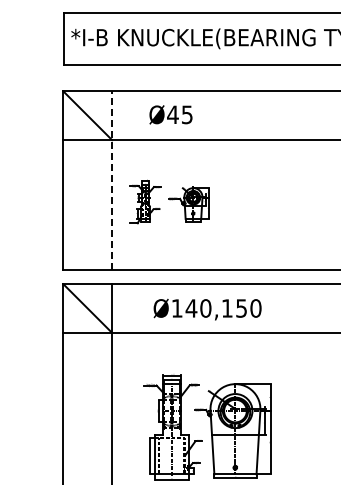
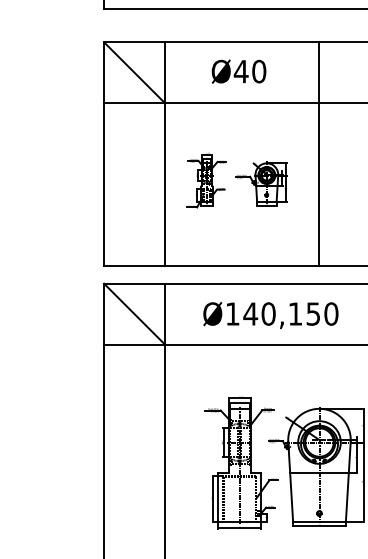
text: (186, 114) -> (258, 71), Ø45 -> Ø40
line: (112, 180) -> (165, 153), dashed -> solid
line: (235, 180) -> (319, 153), added
text: (207, 309) -> (270, 315), moved

